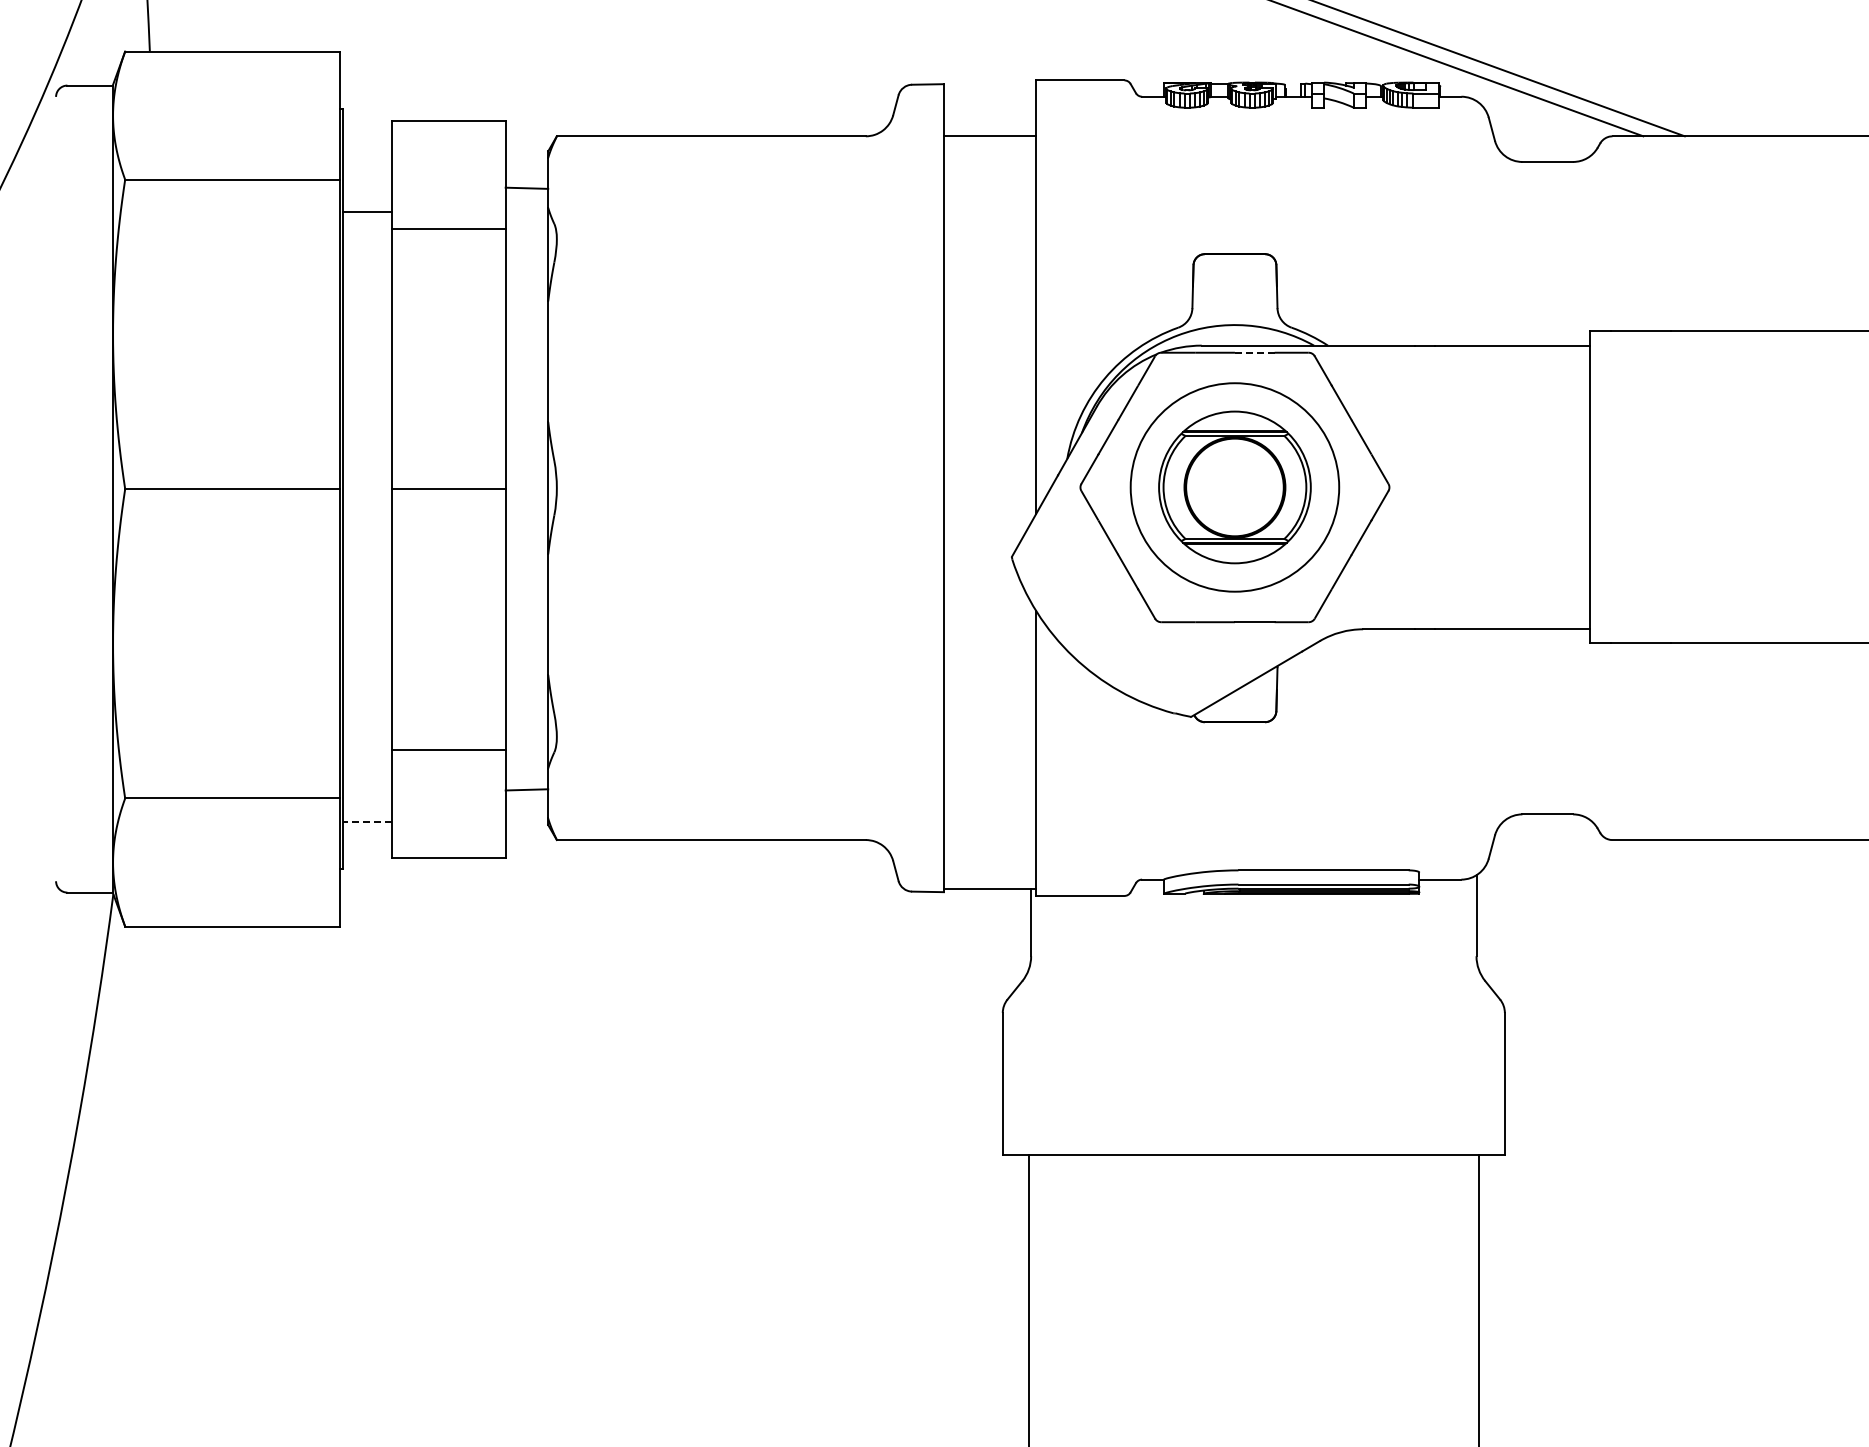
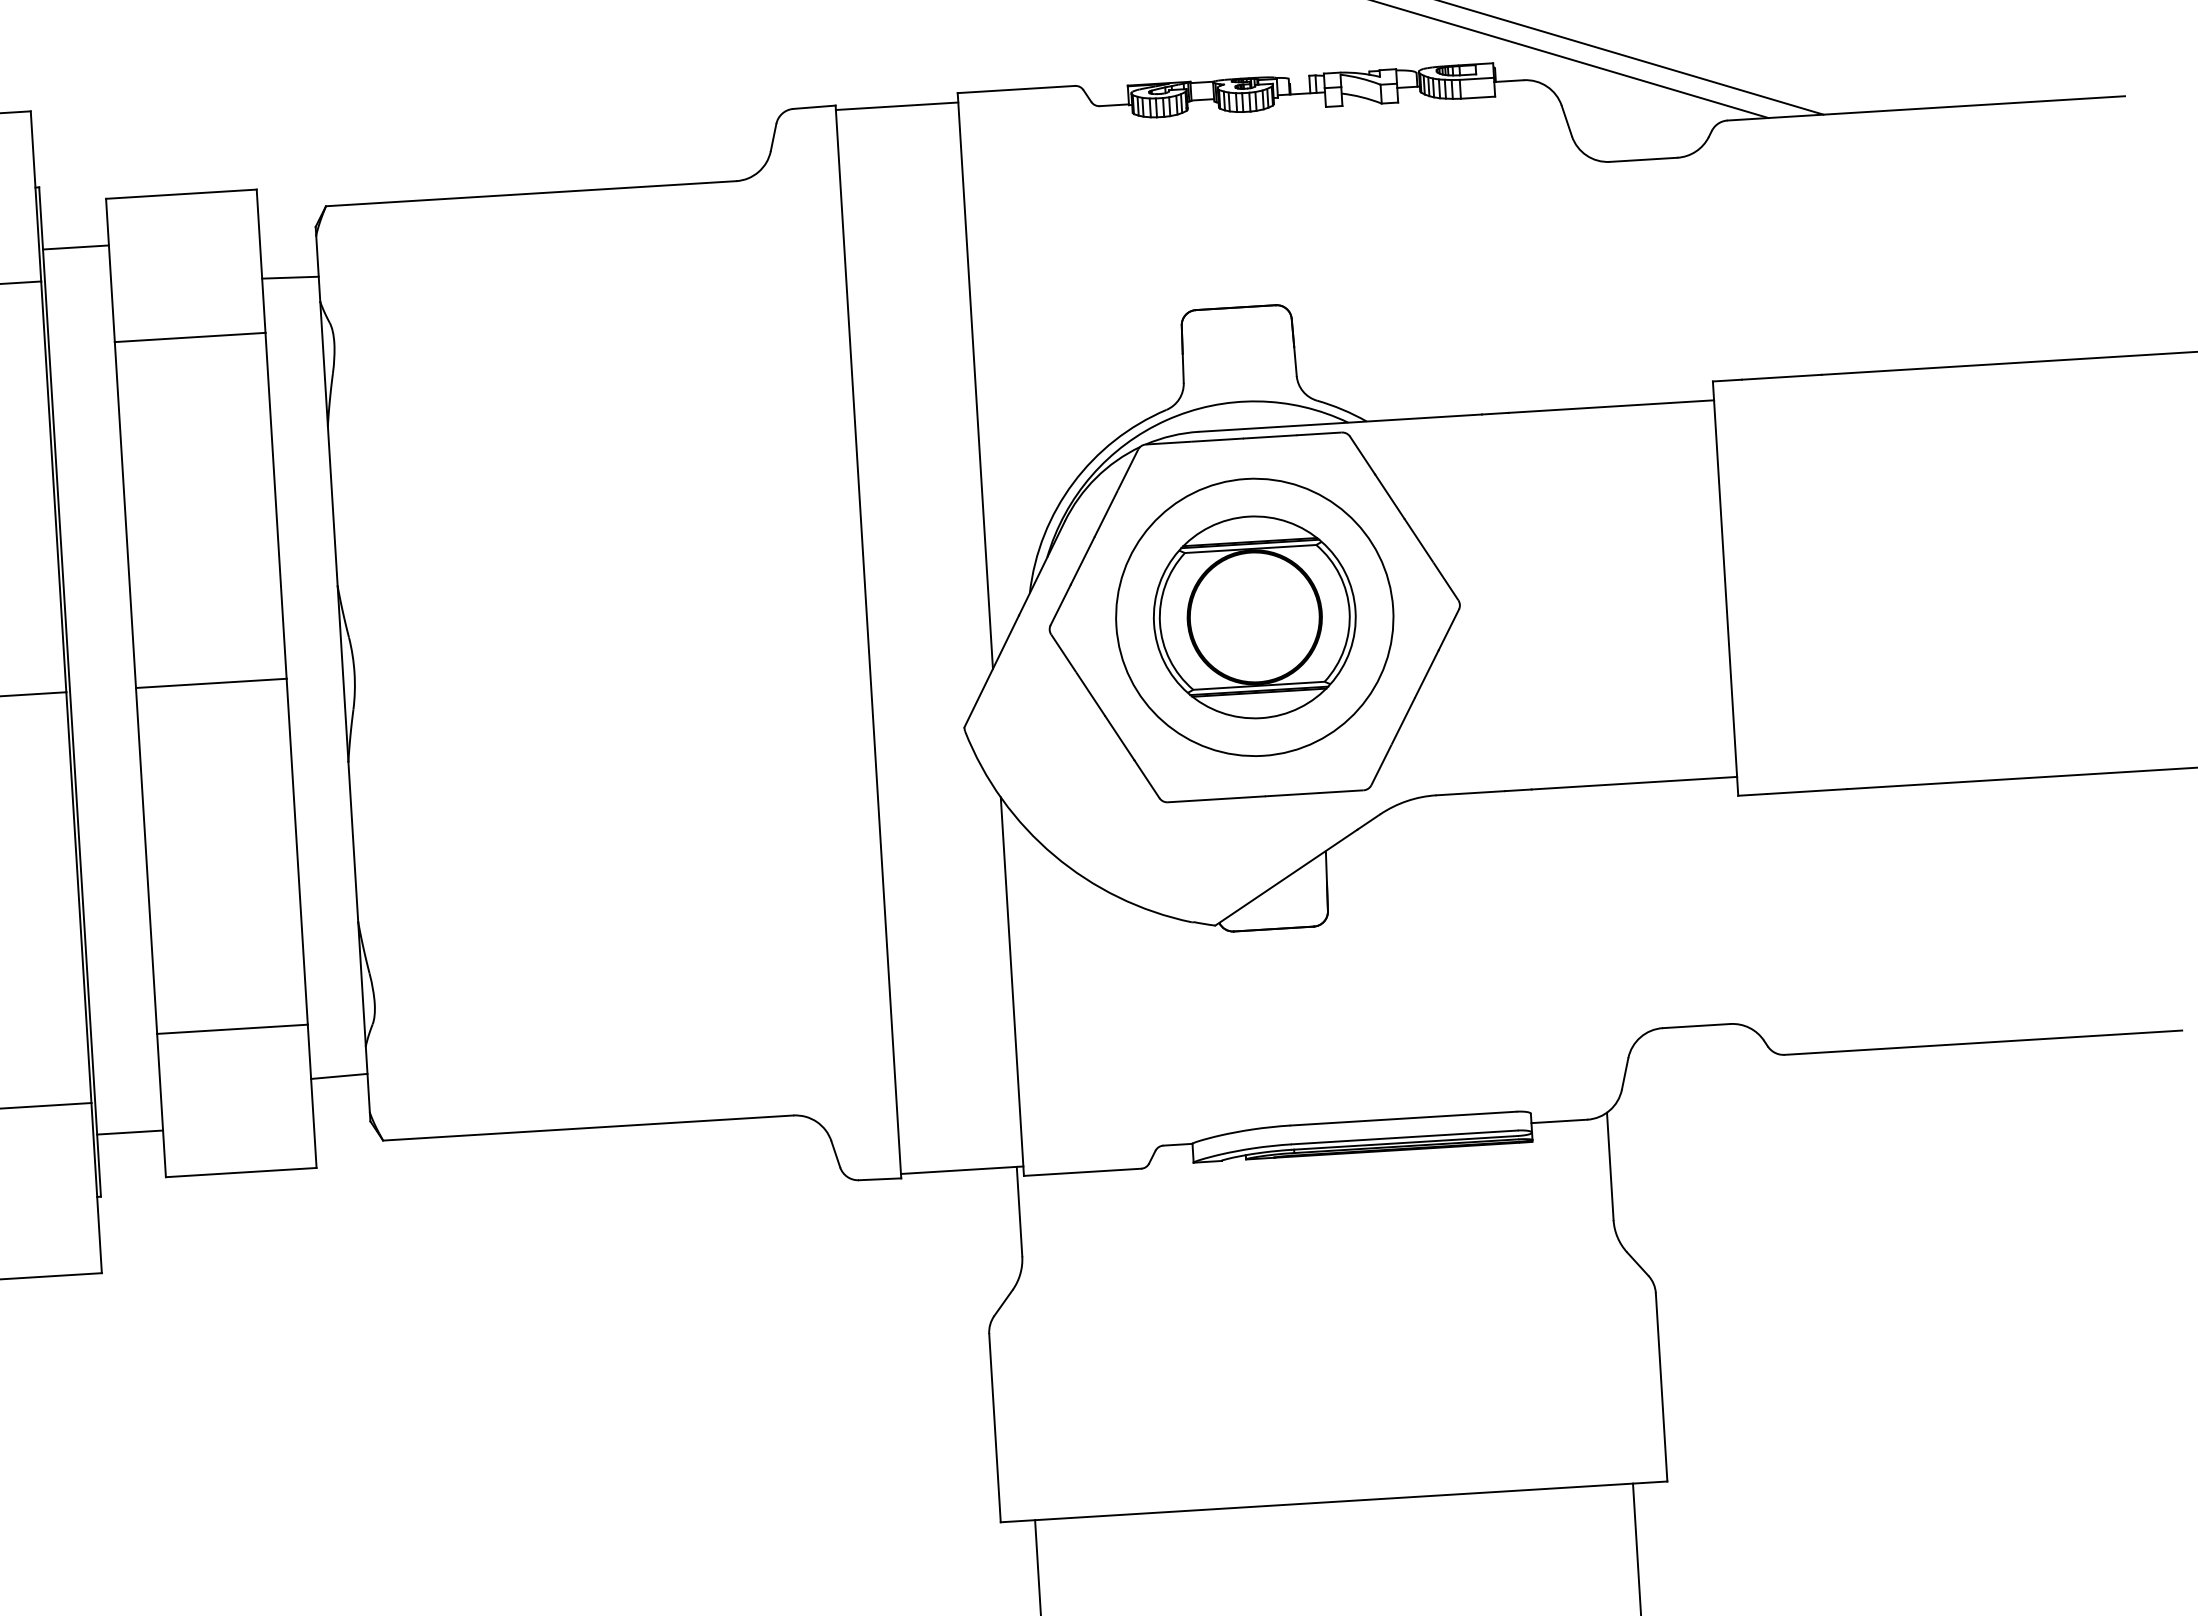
line: (989, 135) -> (896, 106), moved
line: (367, 211) -> (76, 247), moved
line: (1254, 352) -> (1269, 436), dashed -> solid
line: (367, 822) -> (130, 1132), dashed -> solid

